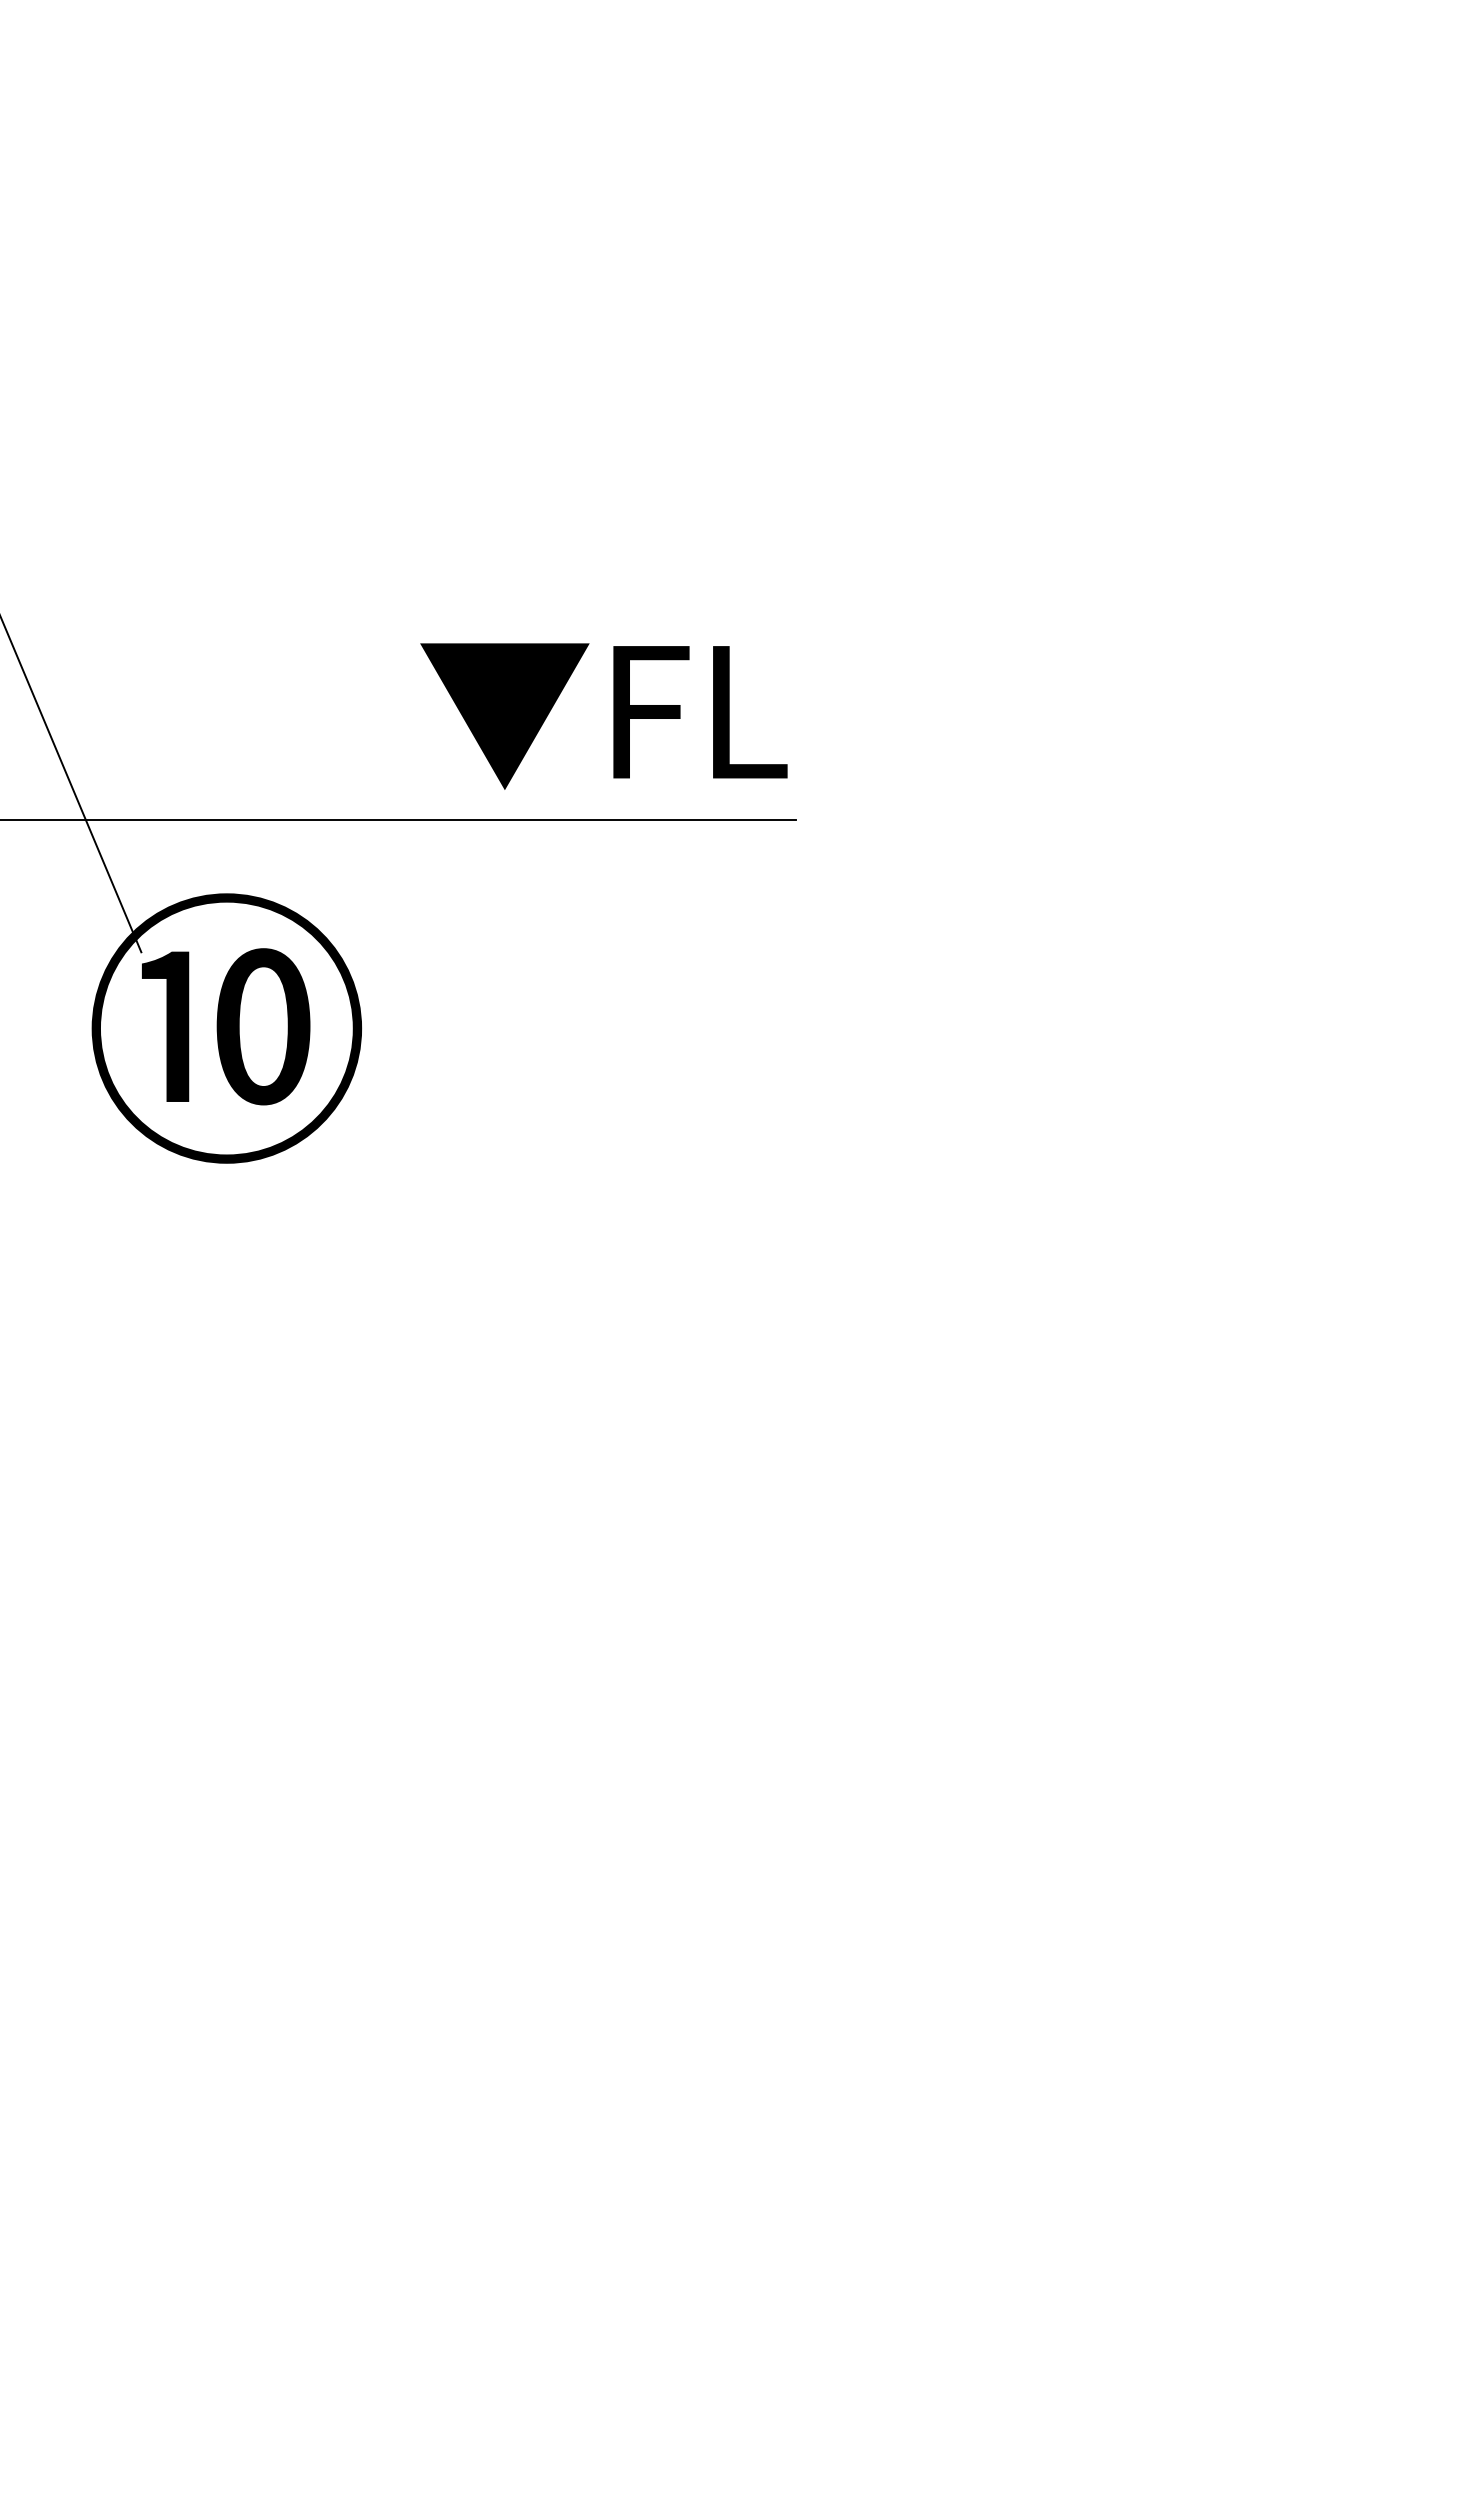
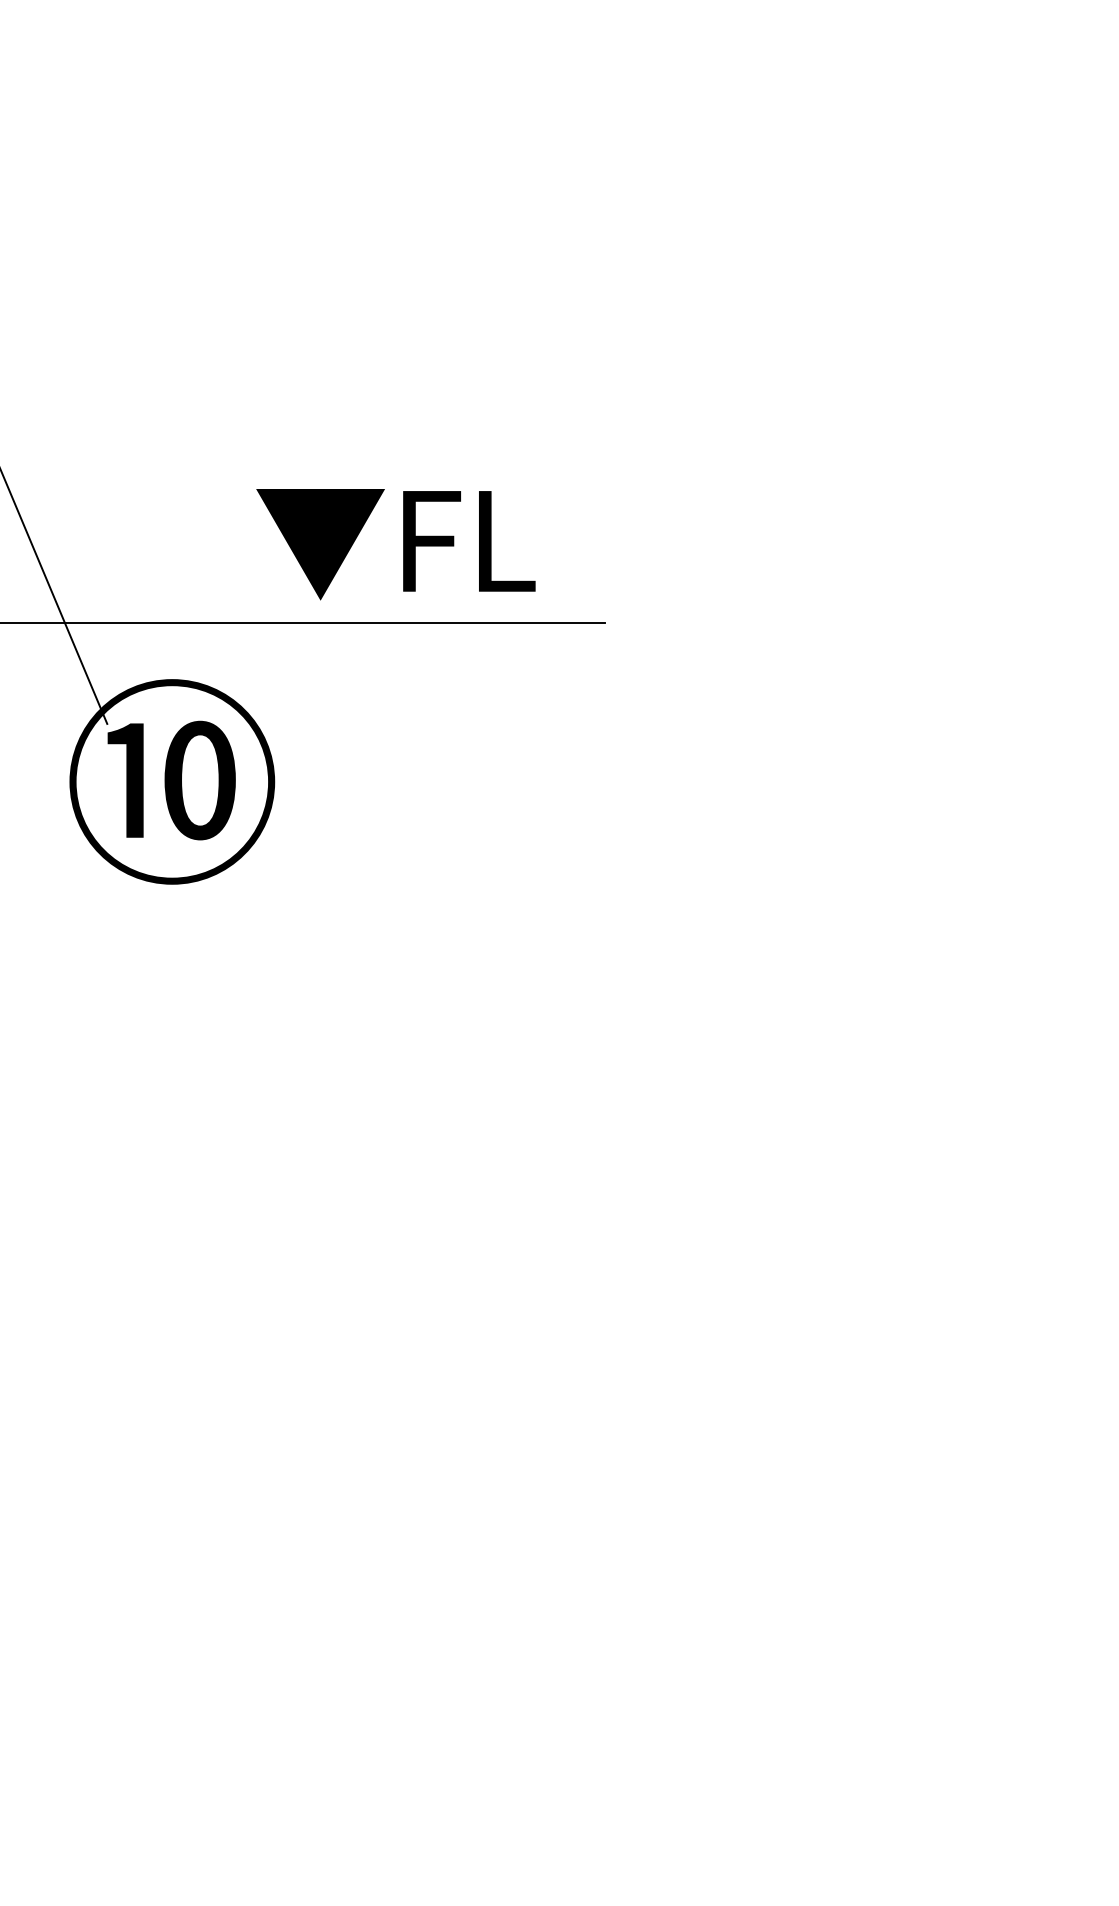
text: (603, 716) -> (395, 544), moved

